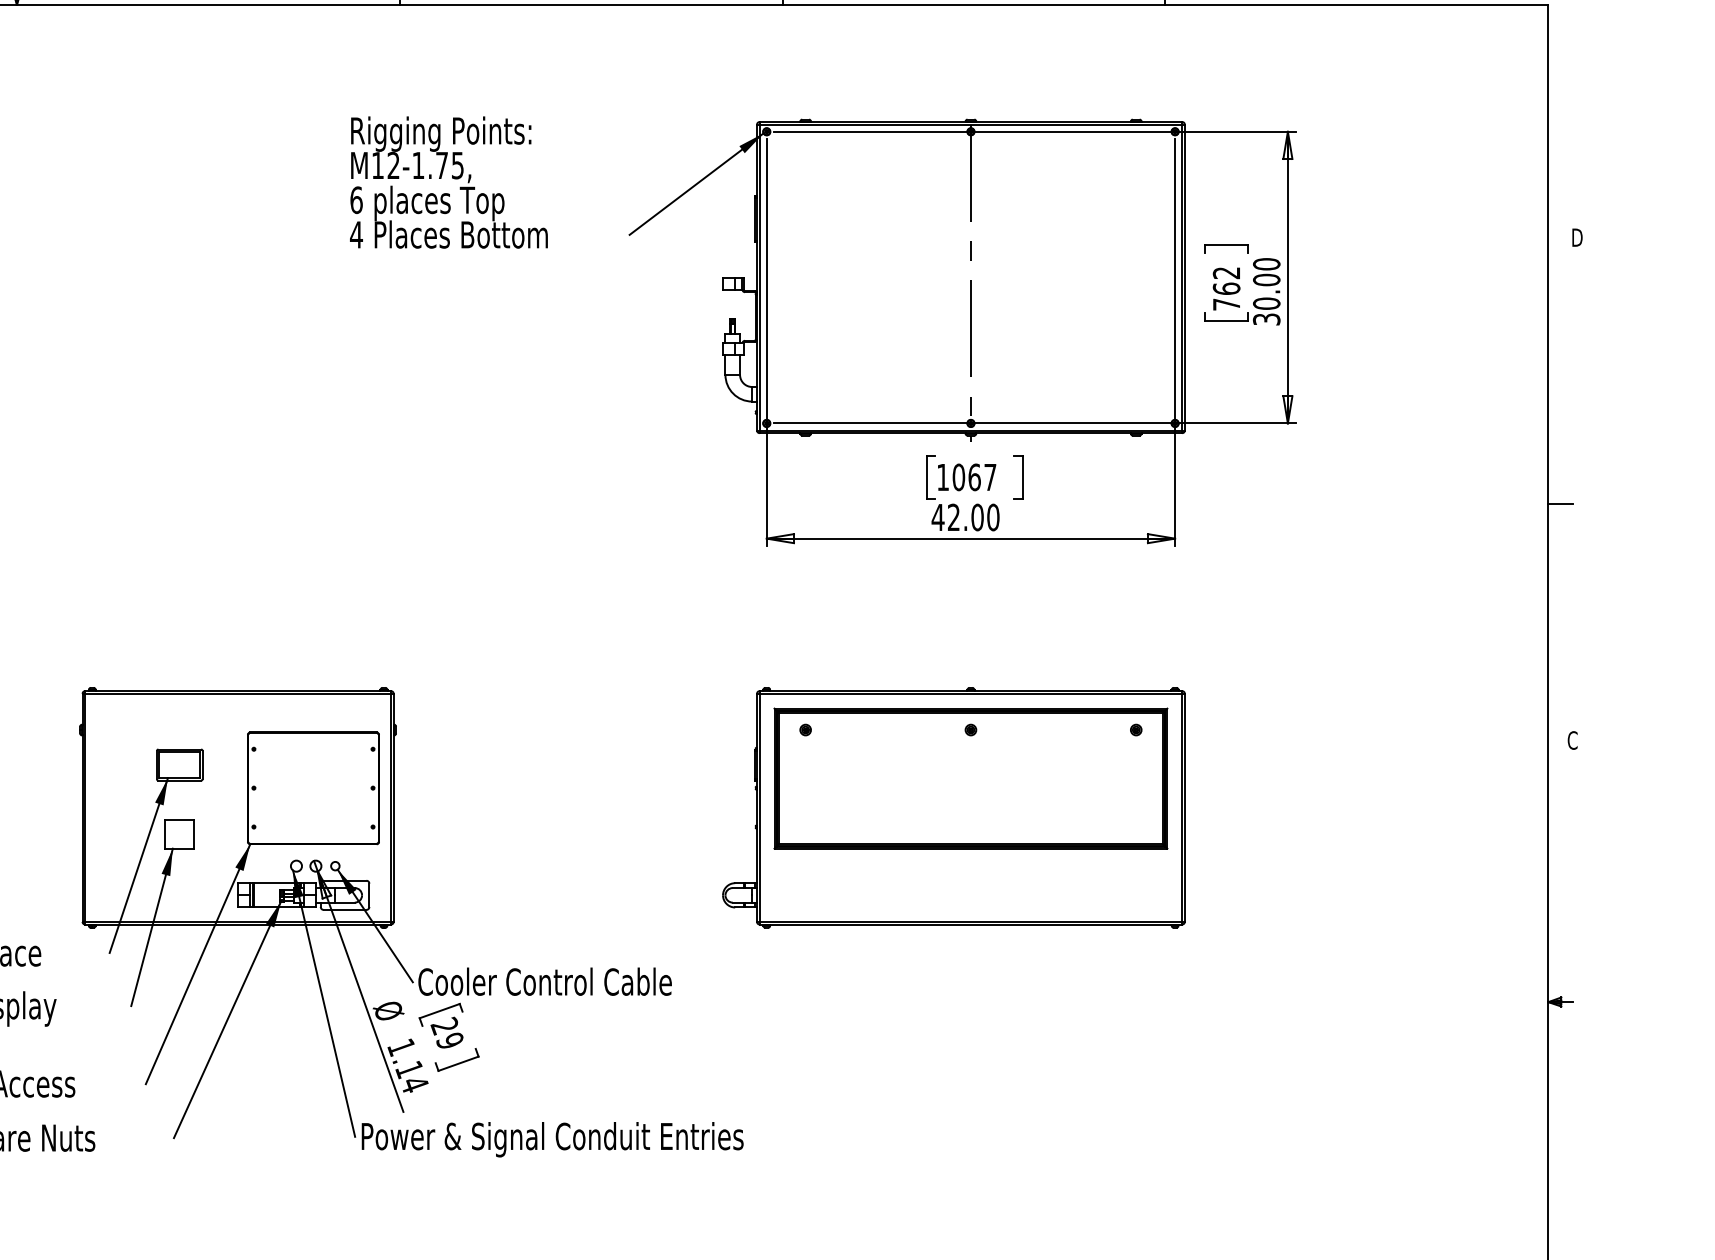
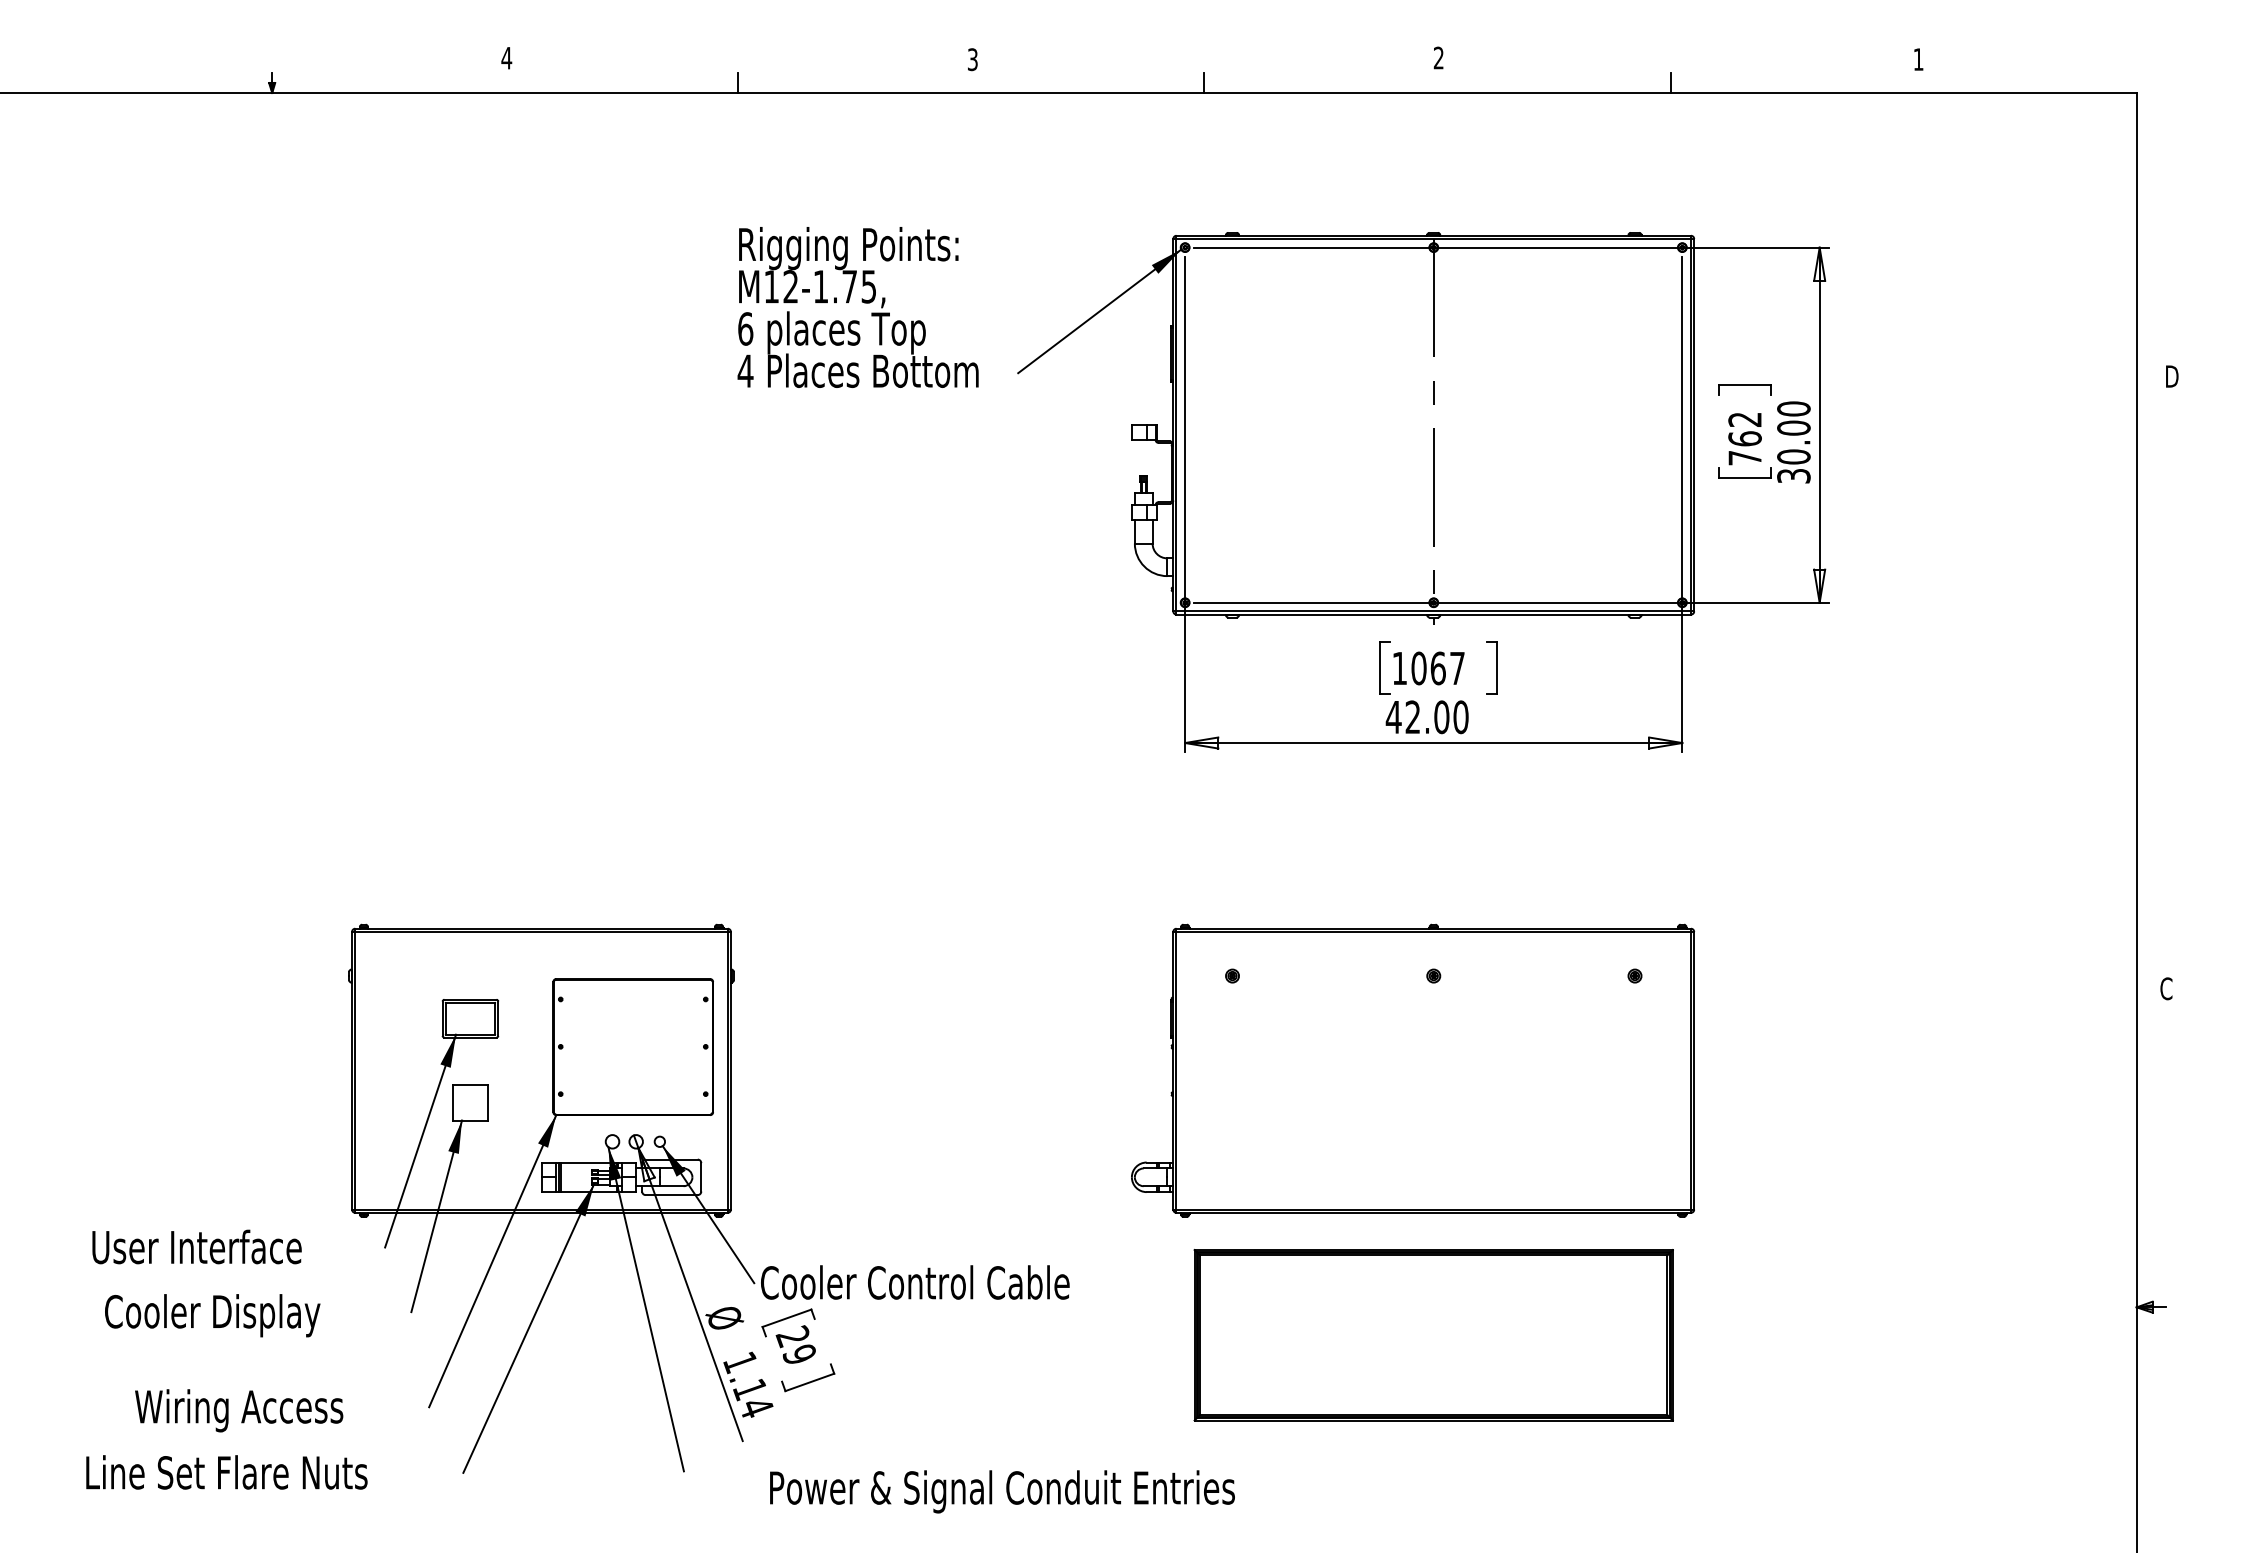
text: (448, 182) -> (857, 307), moved
line: (1560, 503) -> (2151, 700), removed
part: (970, 778) -> (1433, 1335), moved
text: (552, 1139) -> (1002, 1491), moved

